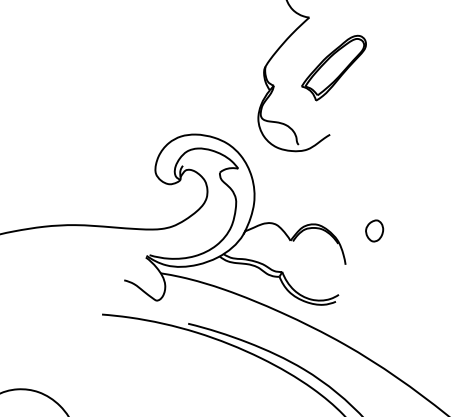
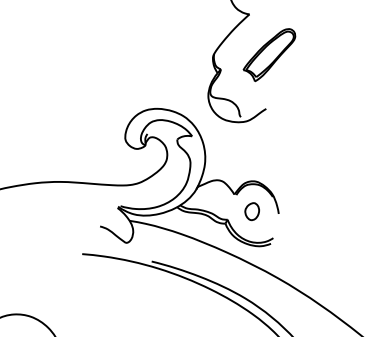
part: (373, 230) -> (251, 211), moved

